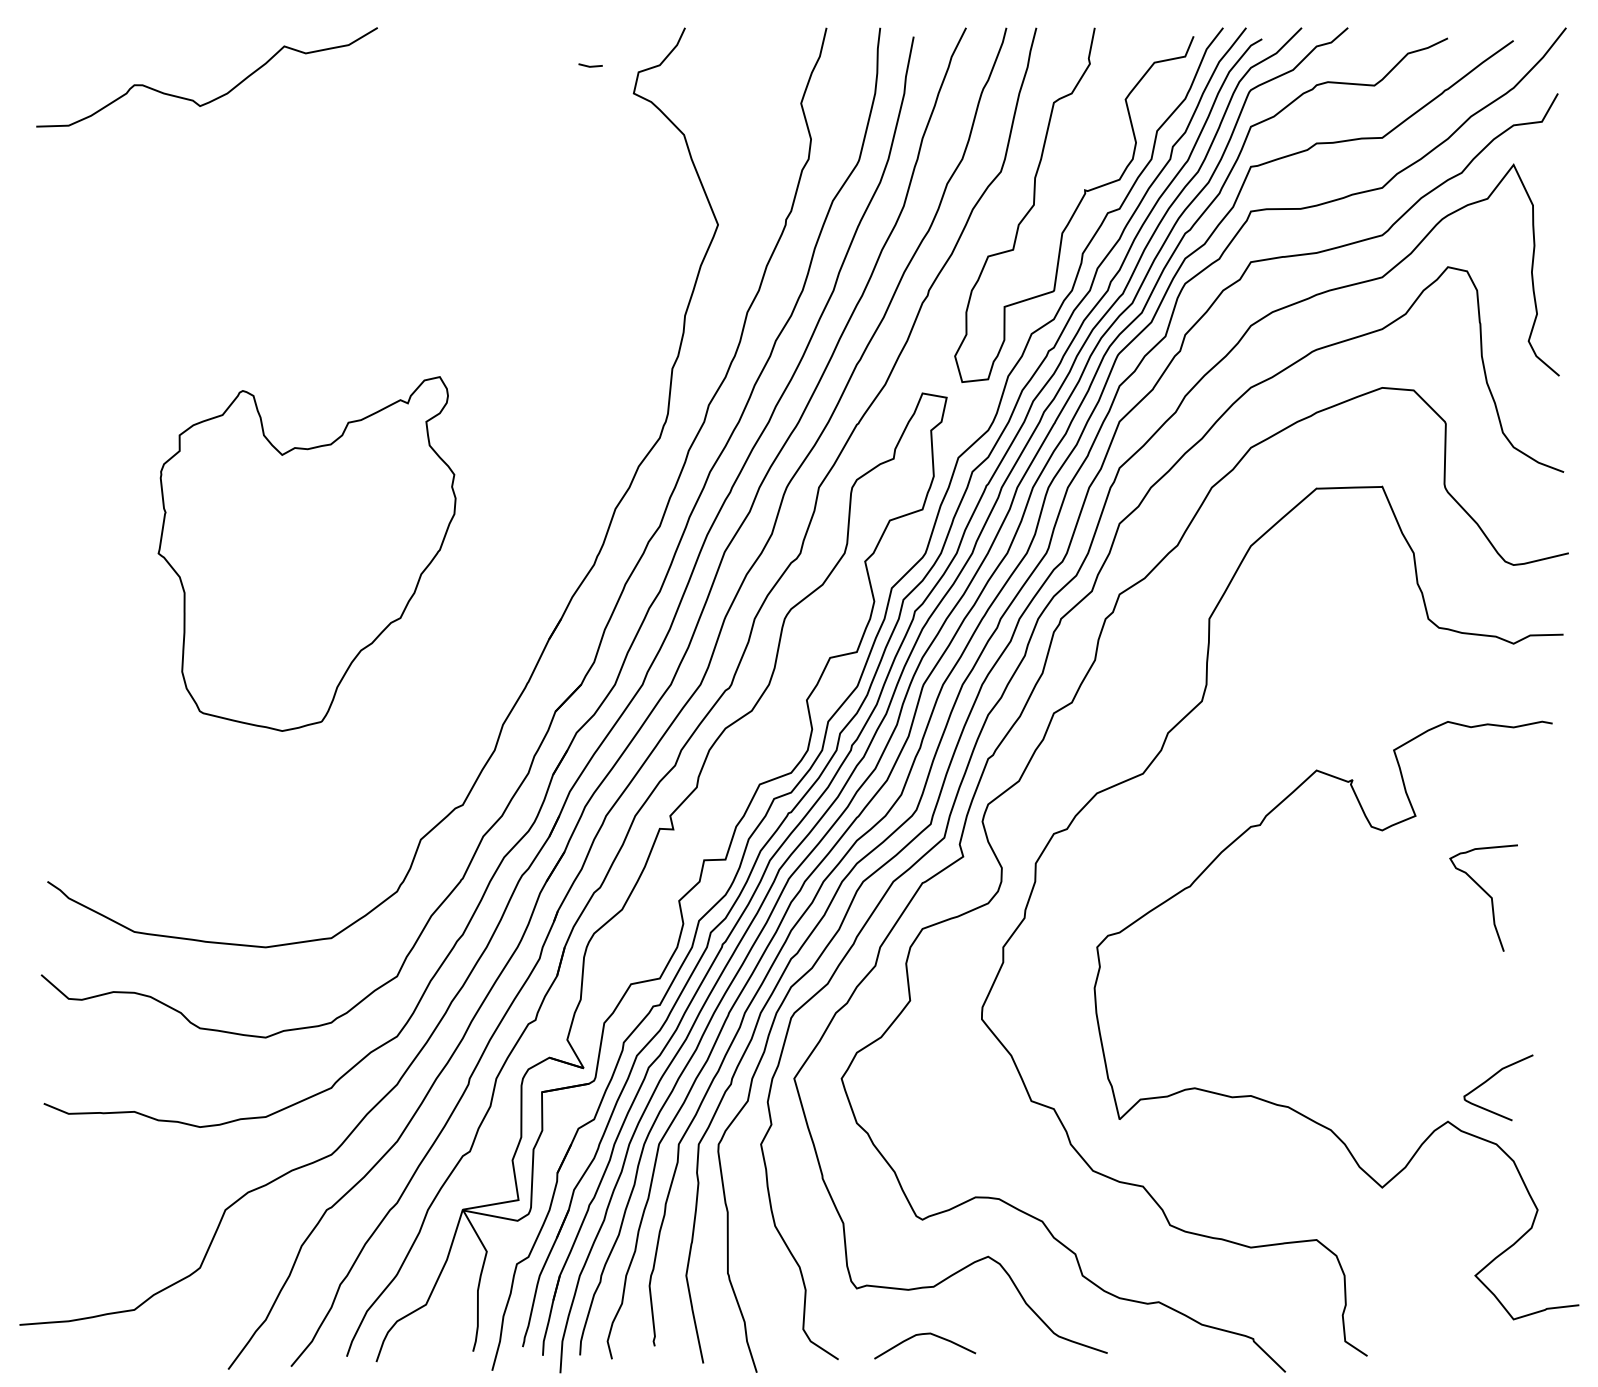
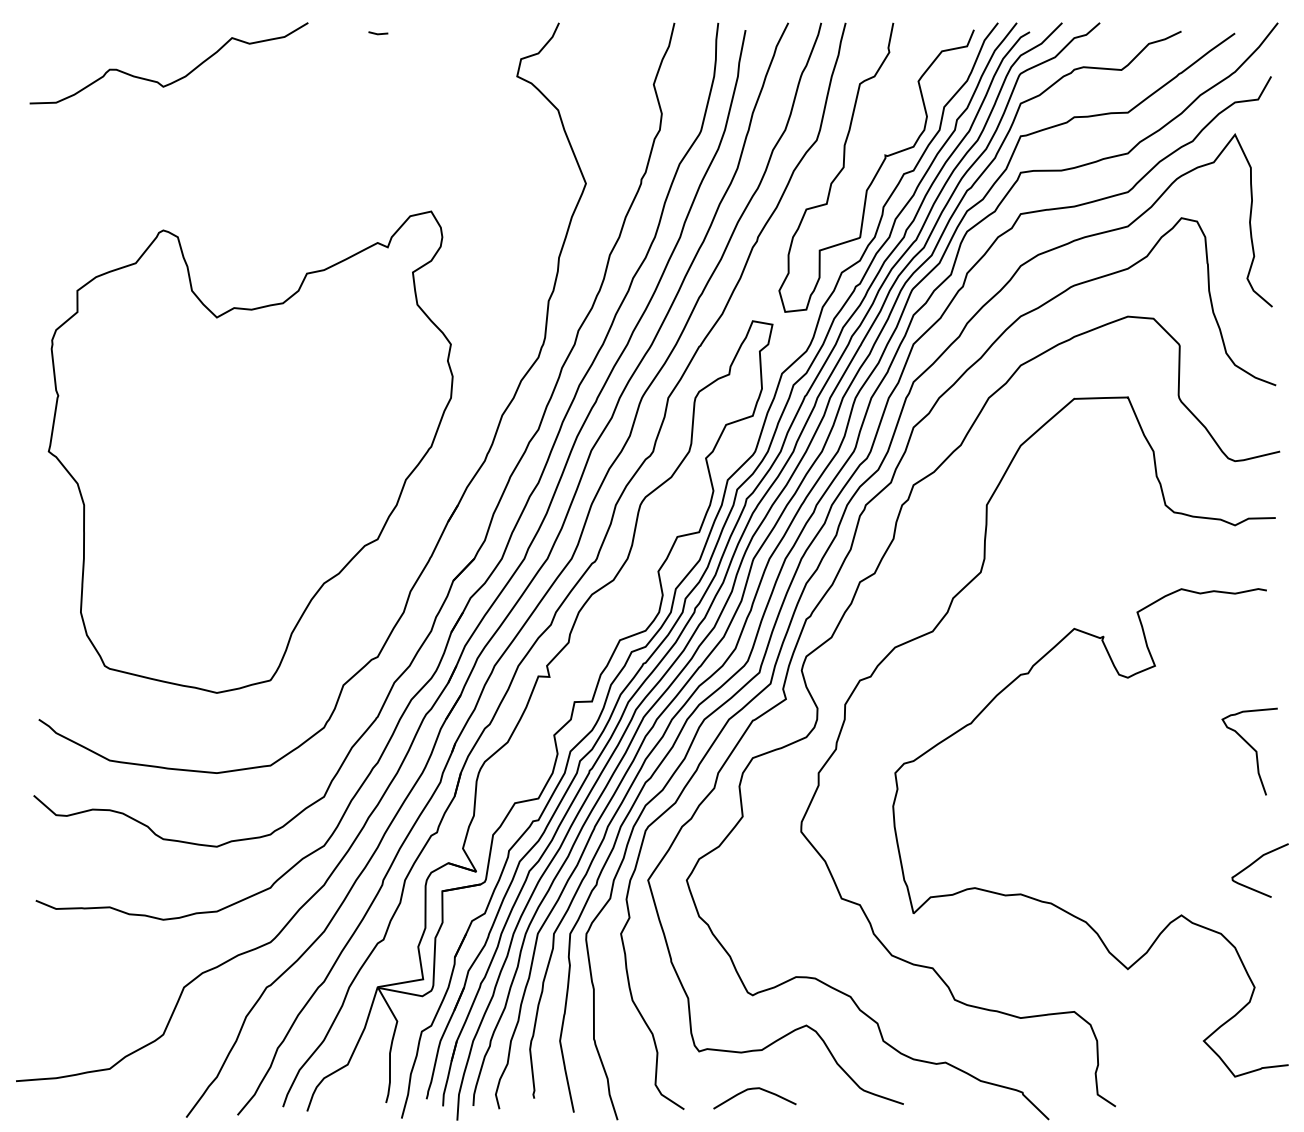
line: (590, 65) -> (378, 33), moved
part: (306, 553) -> (250, 451), size x1.67
curve: (1486, 894) -> (1252, 748), moved
curve: (1490, 1079) -> (1253, 863), moved

